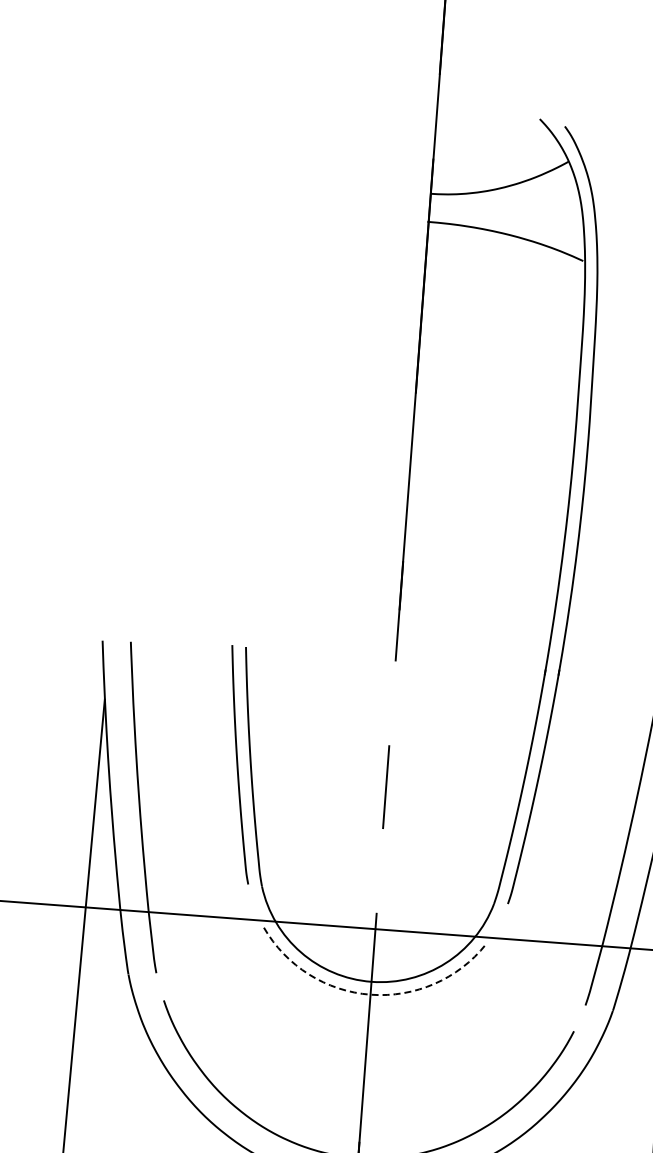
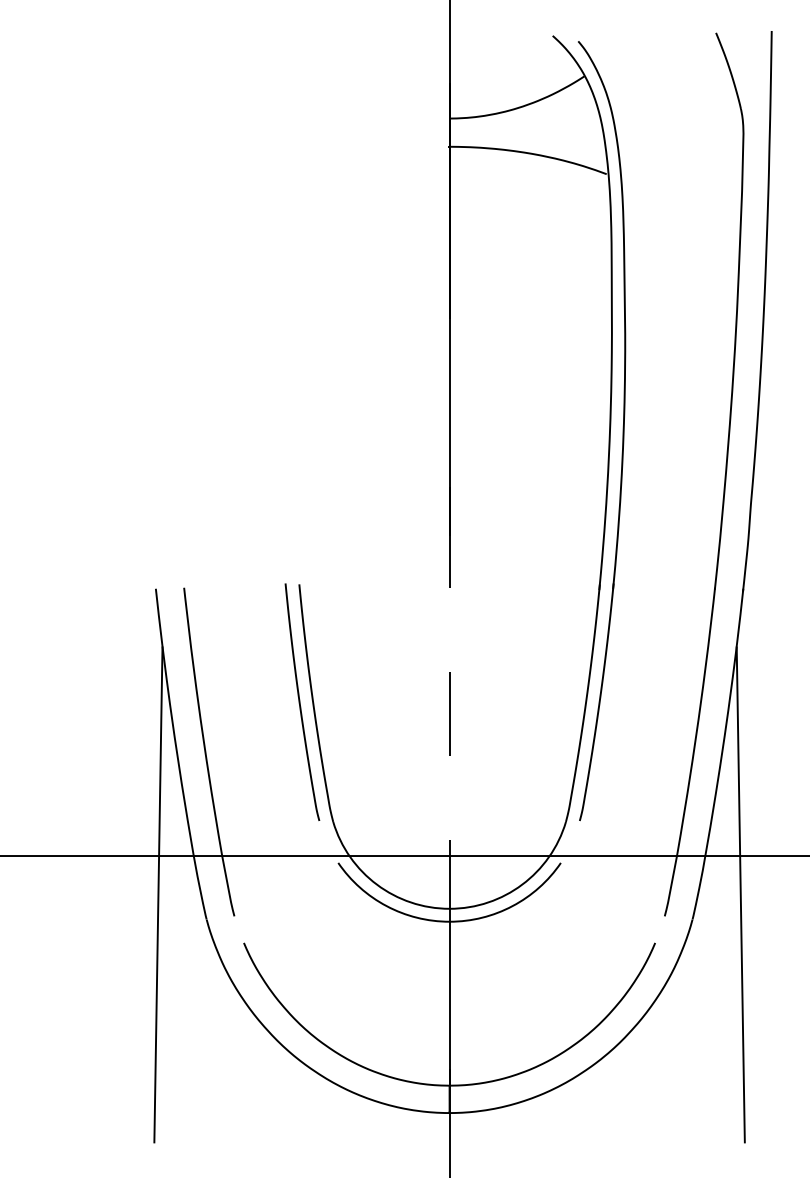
arc: (370, 994) -> (449, 921), dashed -> solid

